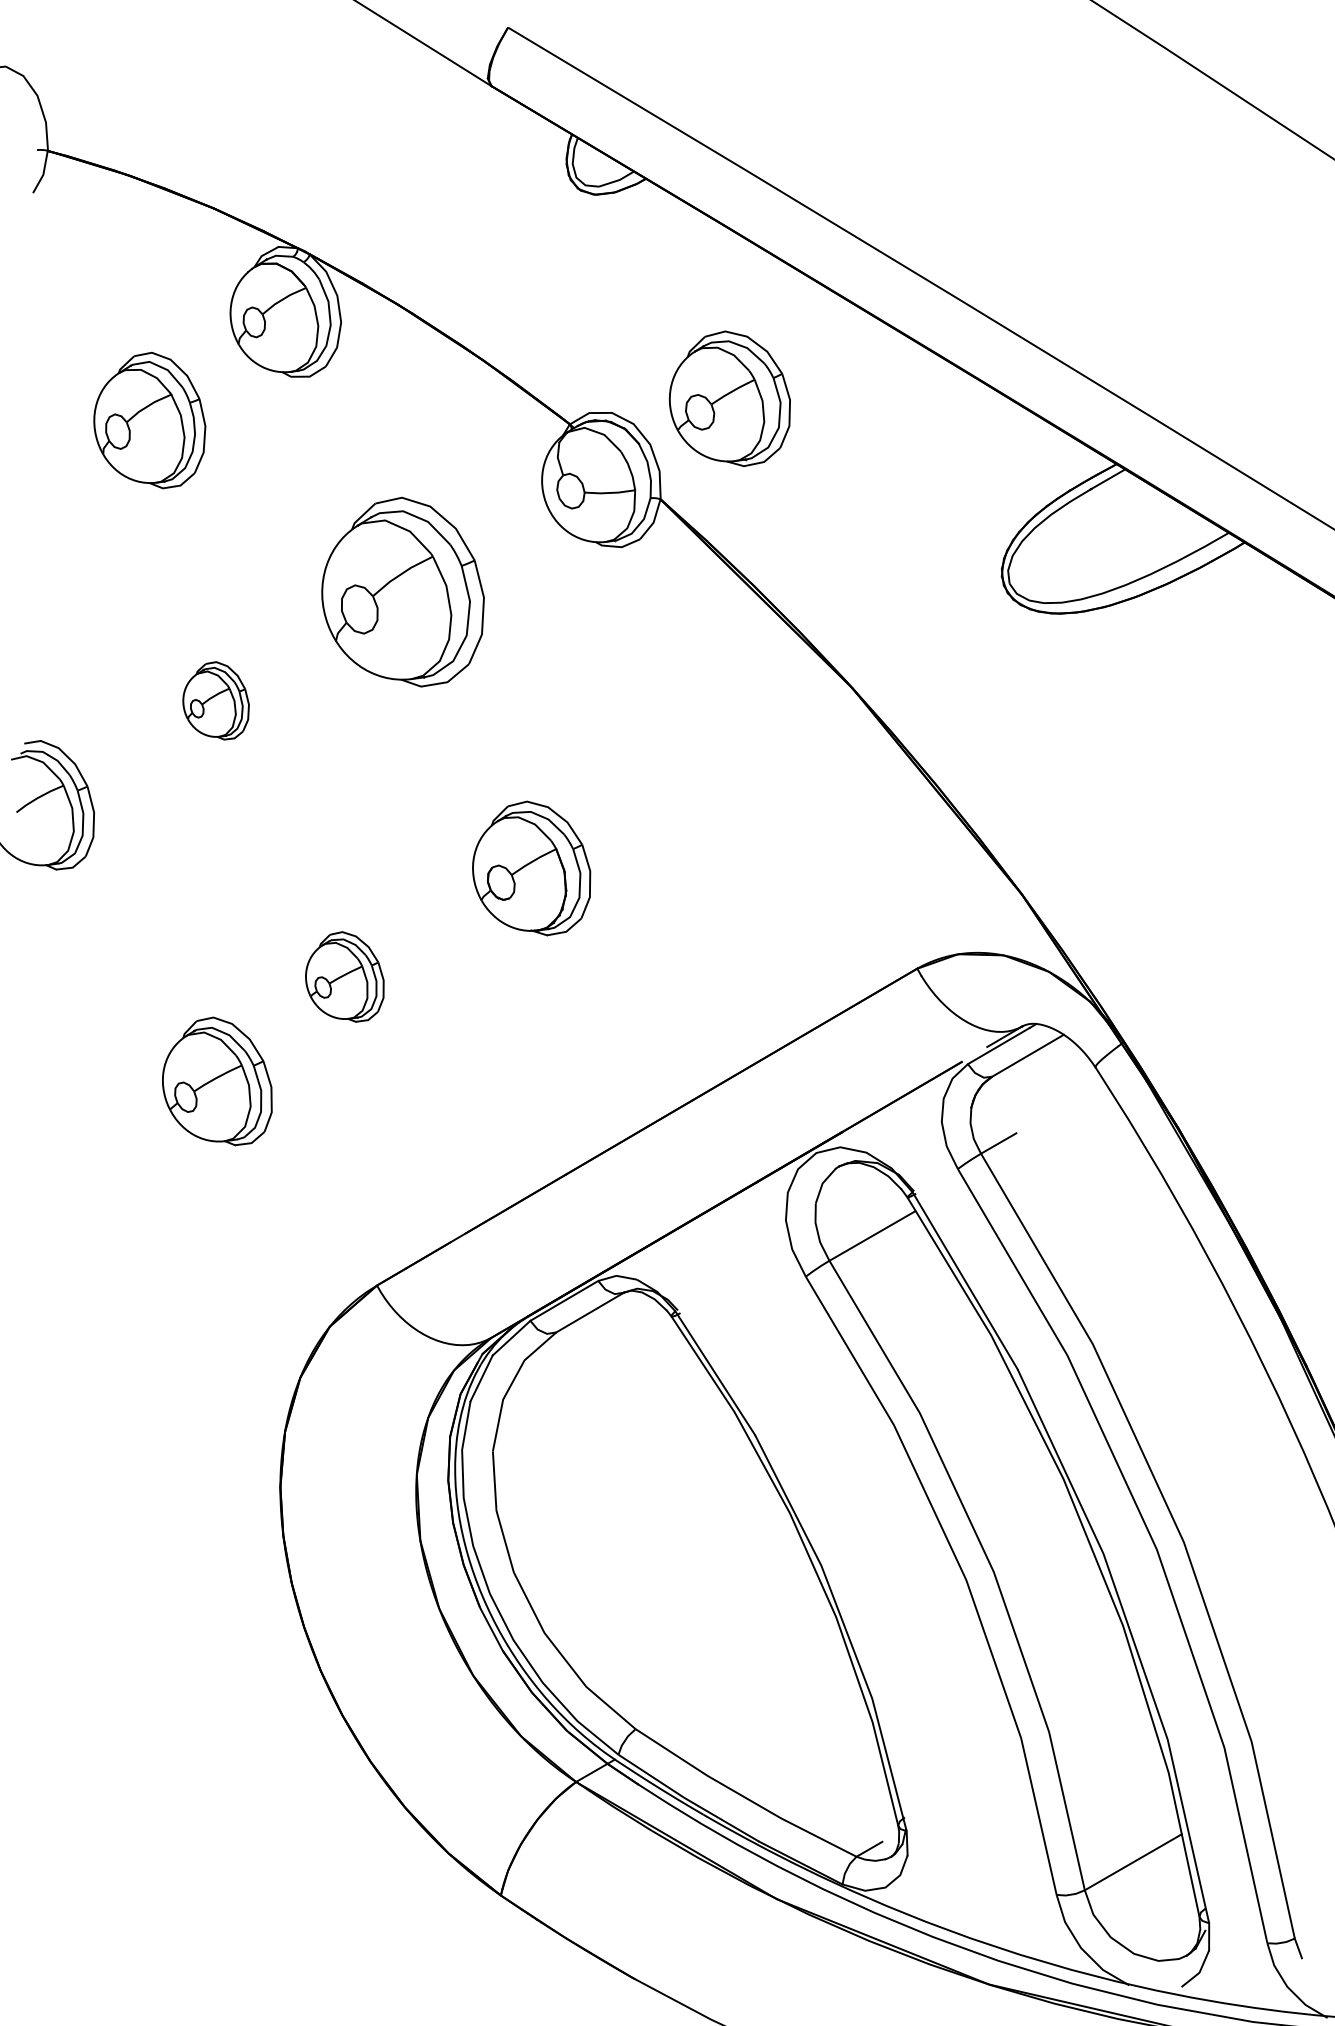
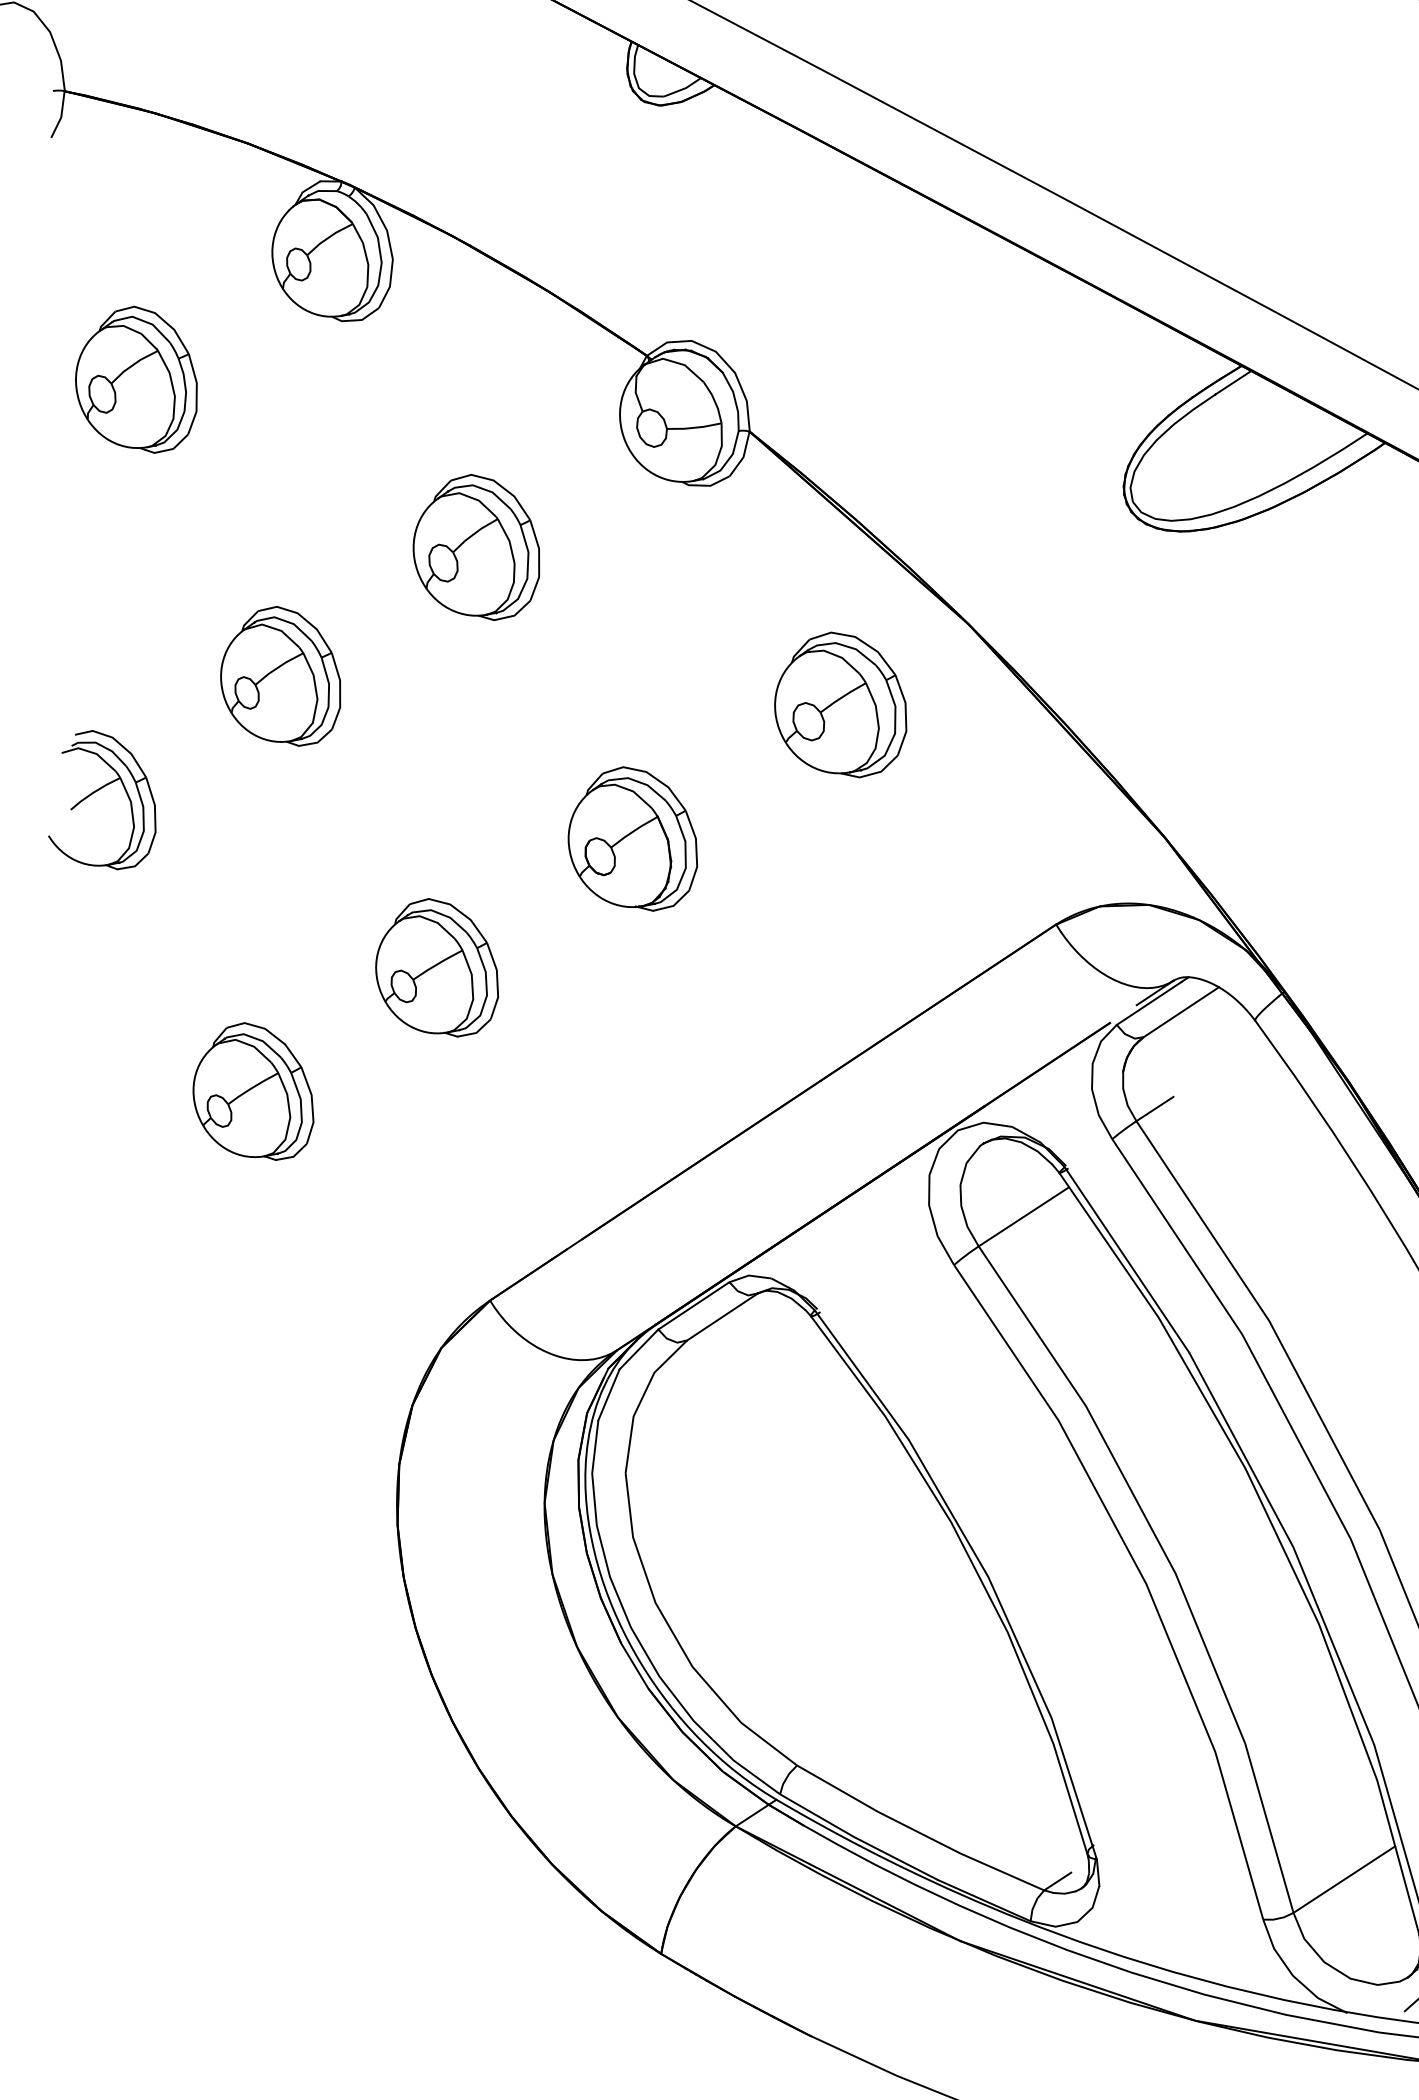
part: (729, 398) -> (839, 704), moved
part: (149, 420) -> (135, 380), moved
part: (402, 592) -> (475, 548), size x0.71
part: (215, 700) -> (279, 676), size x1.67
part: (344, 976) -> (436, 967), size x1.43
part: (217, 1081) -> (252, 1092), moved

